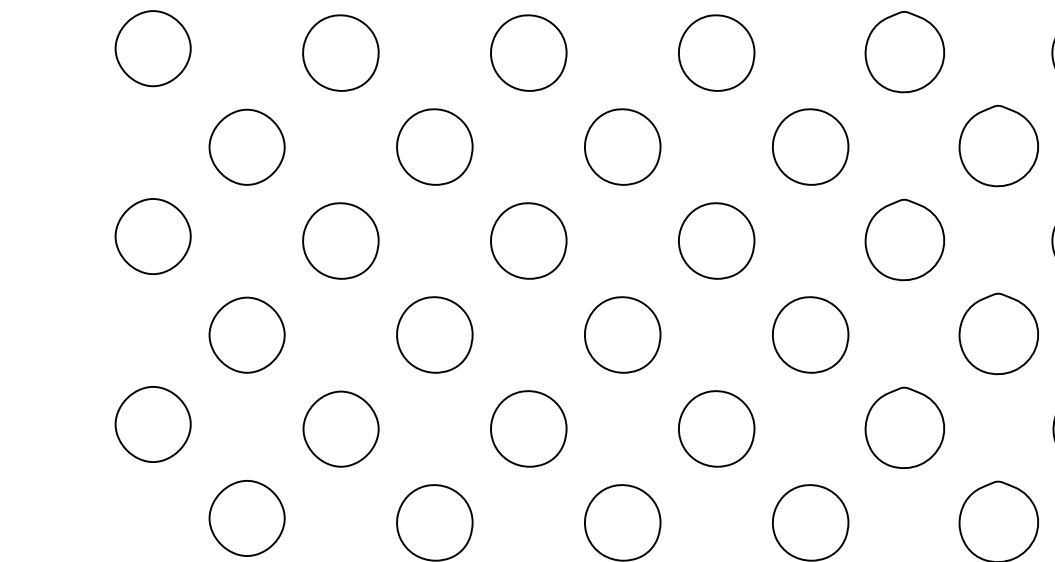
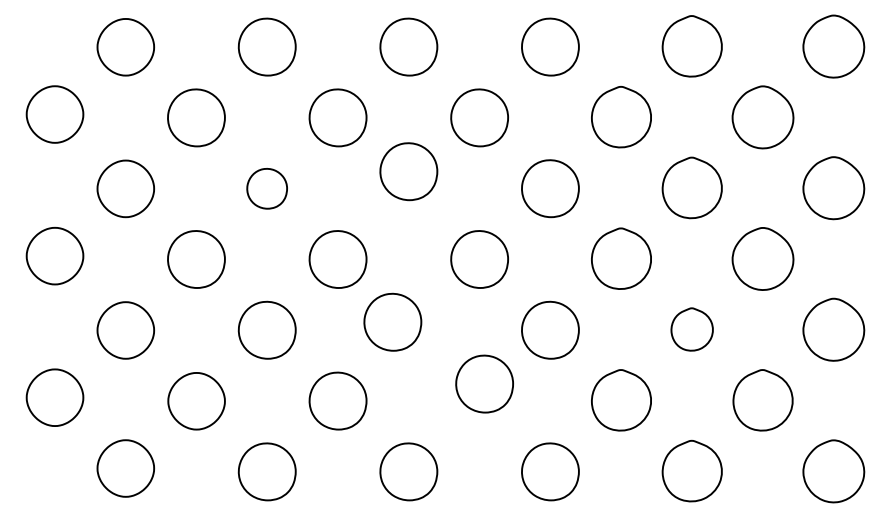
part: (433, 146) -> (266, 188), size x0.7
part: (622, 146) -> (408, 171), moved
part: (622, 333) -> (392, 321), moved
part: (997, 333) -> (691, 329), size x0.7
part: (716, 428) -> (484, 383), moved

